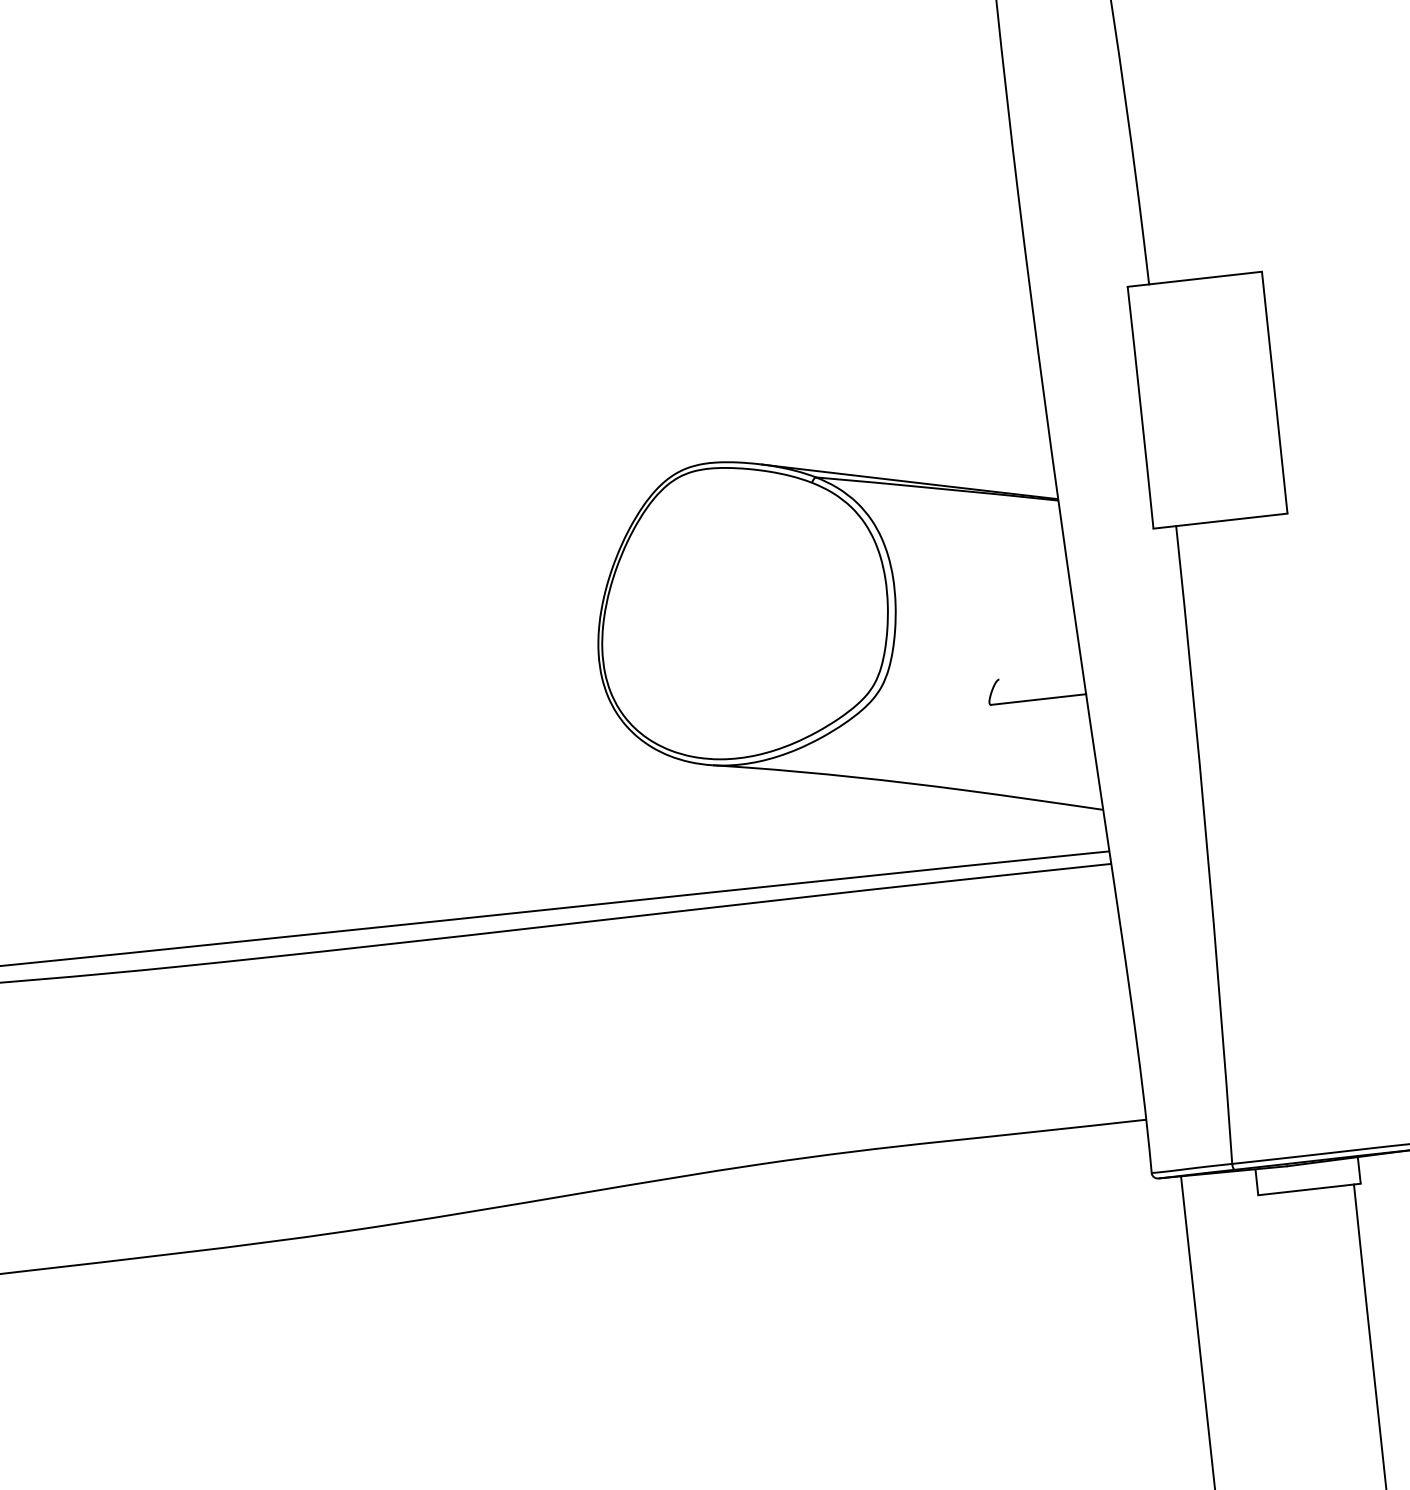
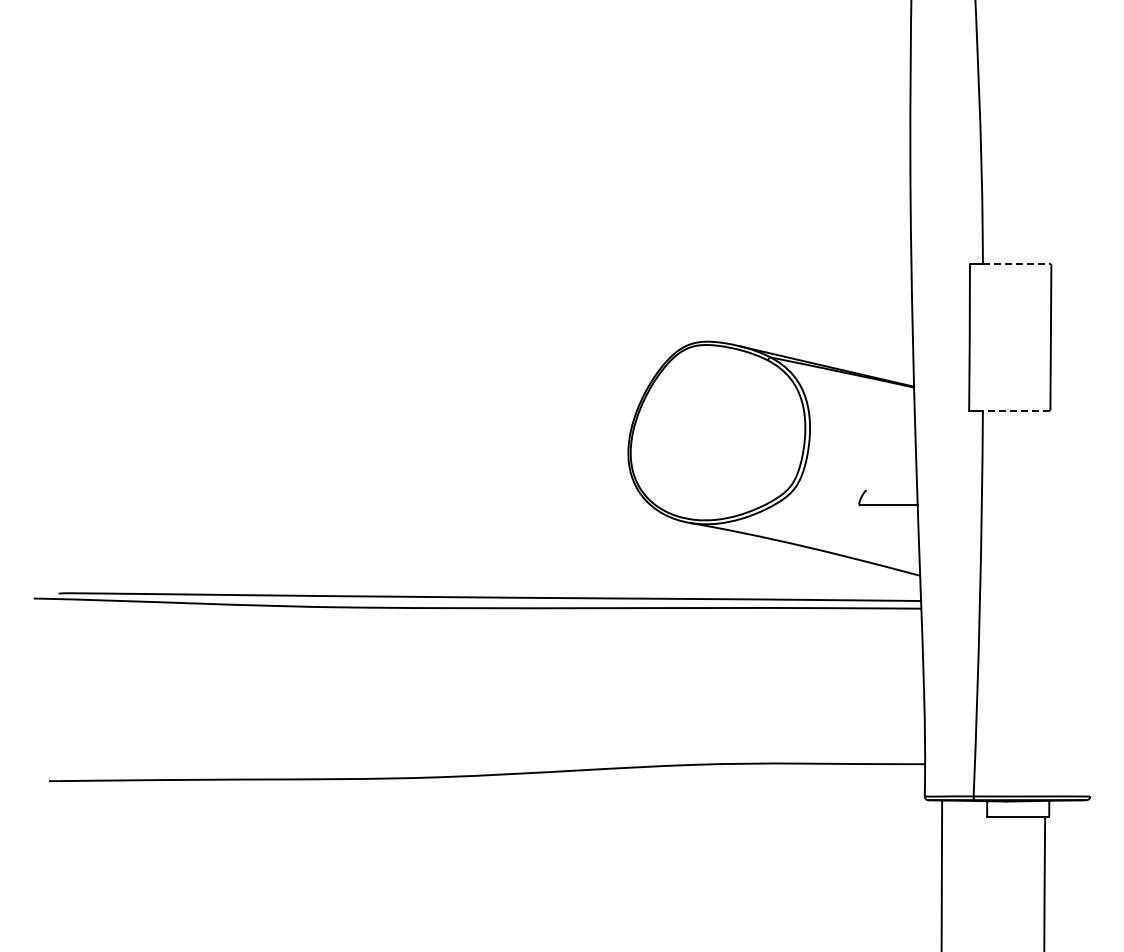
line: (1206, 278) -> (1017, 264), solid -> dashed
line: (1231, 519) -> (1016, 410), solid -> dashed

